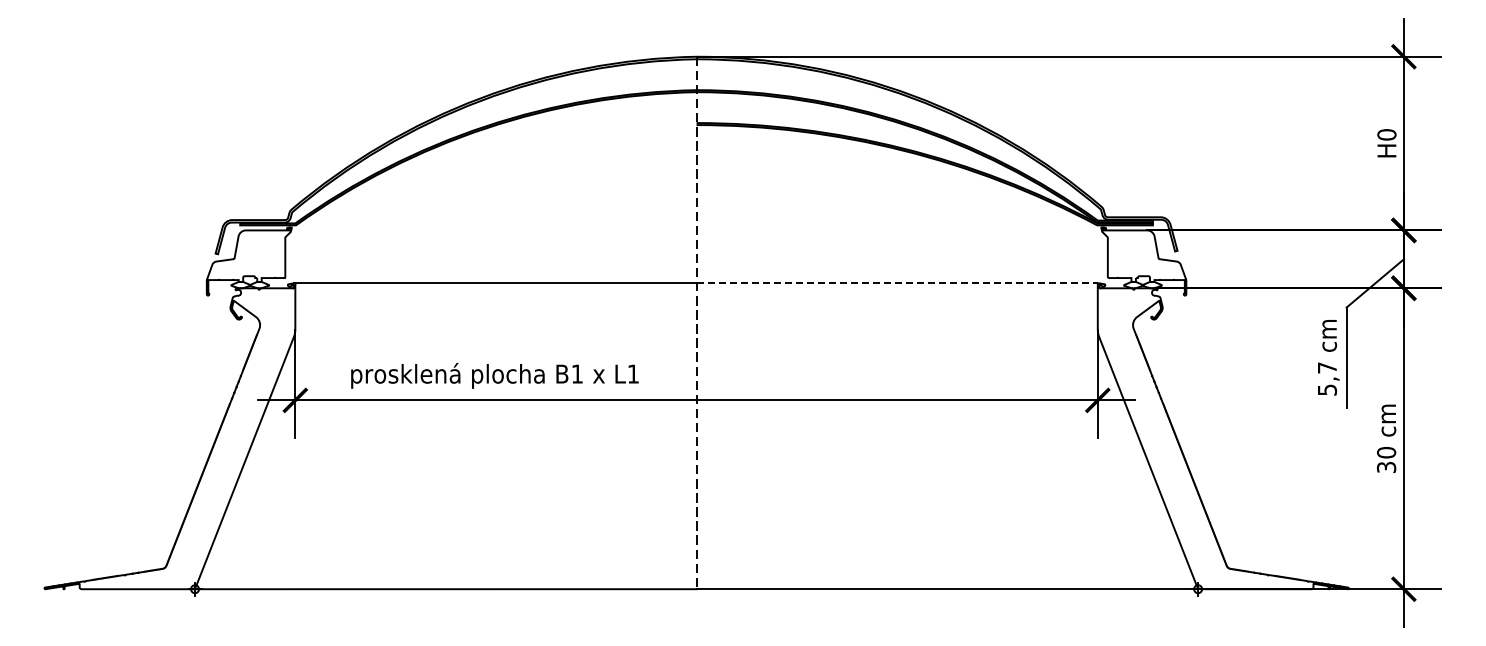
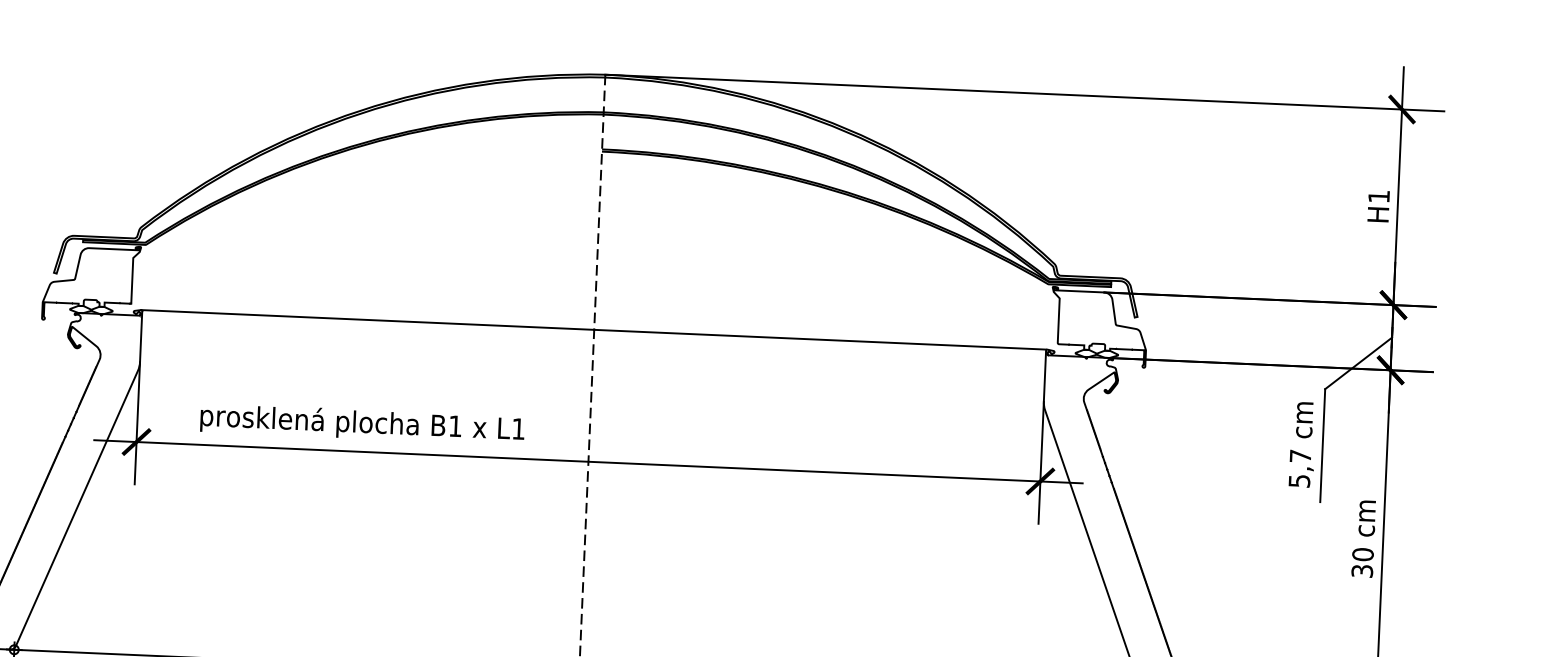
text: (1386, 134) -> (1378, 196), H0 -> H1
line: (897, 283) -> (820, 339), dashed -> solid

